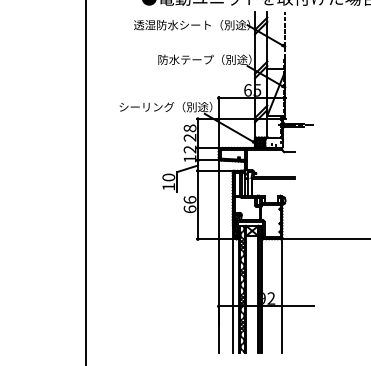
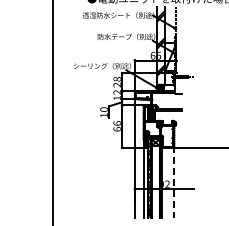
line: (282, 295) -> (174, 182), solid -> dashed

